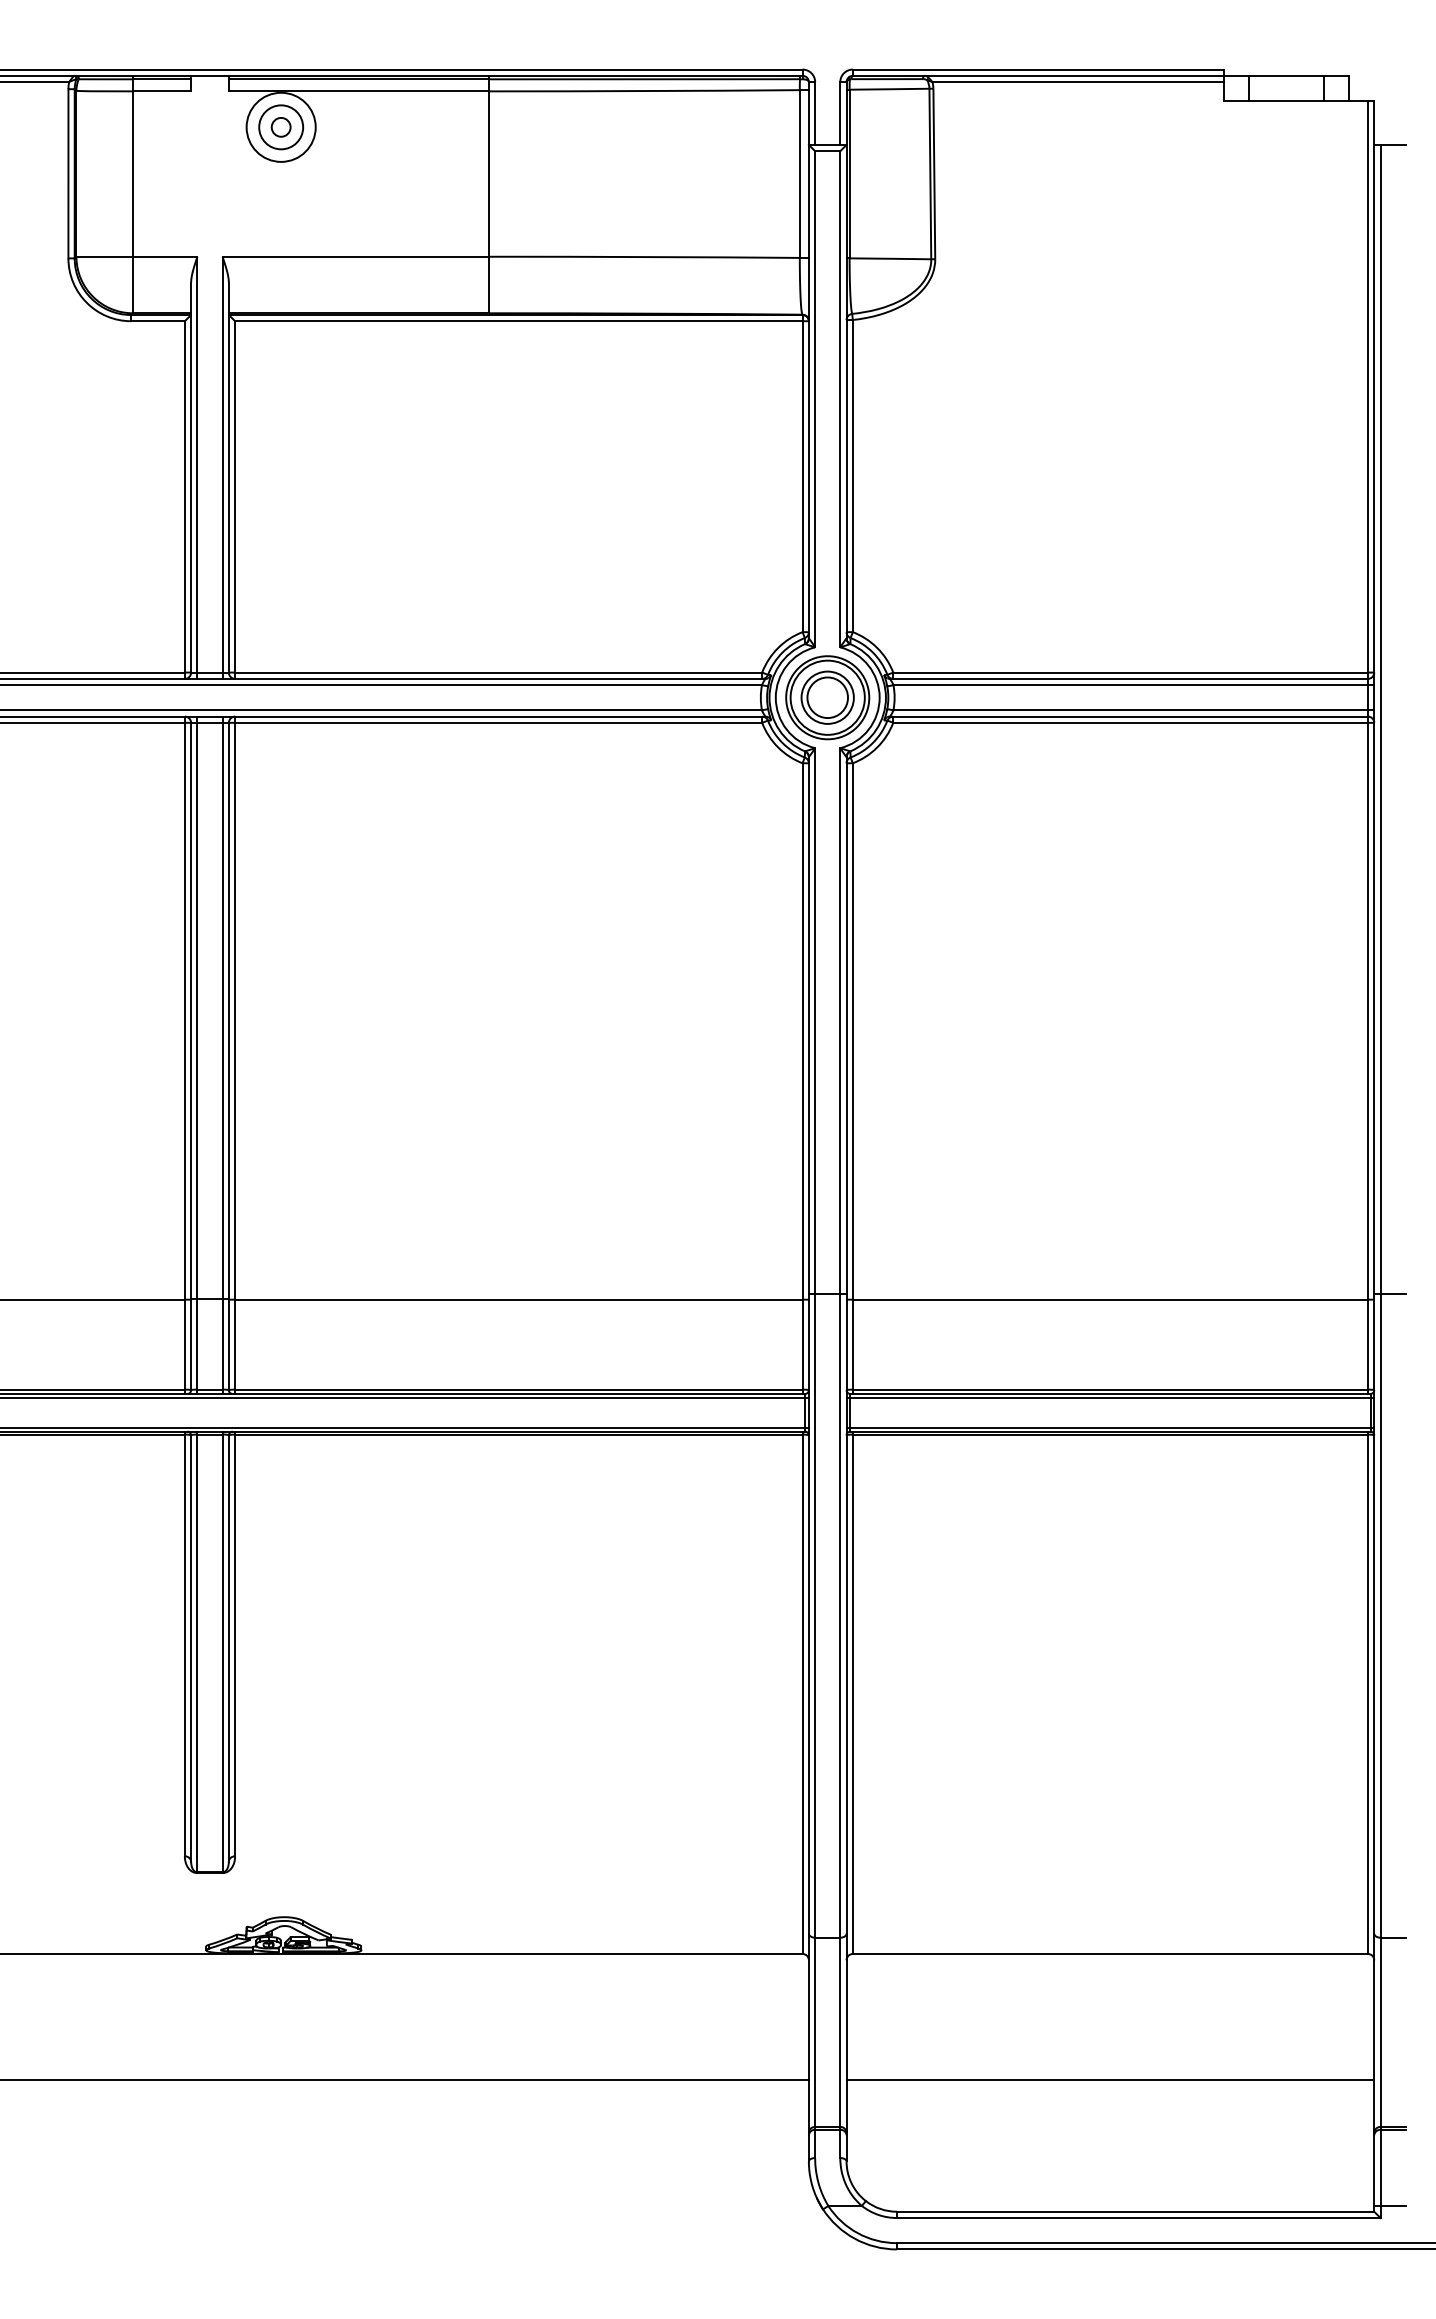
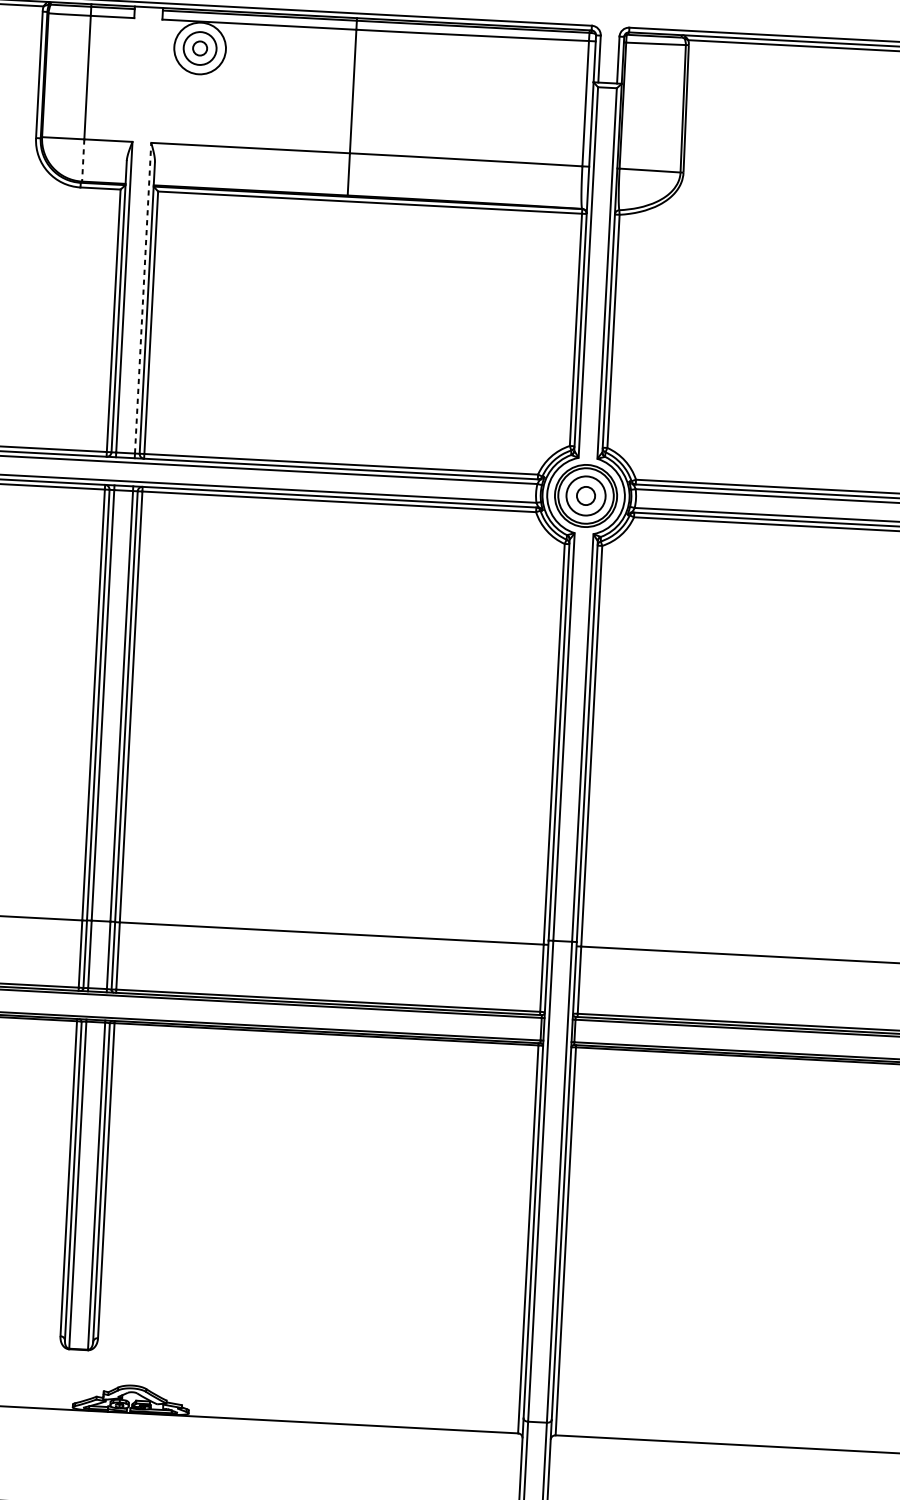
line: (132, 285) -> (82, 160), solid -> dashed
line: (222, 464) -> (143, 298), solid -> dashed
circle: (827, 697) -> (585, 495), size x0.6

